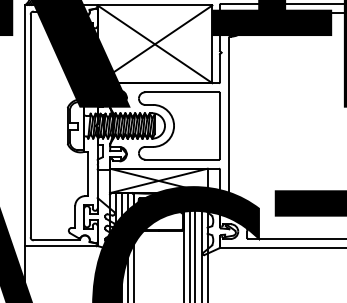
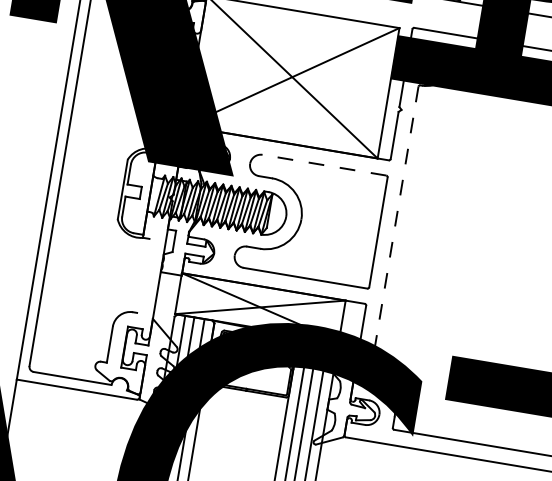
line: (182, 92) -> (324, 165), solid -> dashed
line: (229, 126) -> (394, 235), solid -> dashed
line: (87, 173) -> (142, 274), removed

